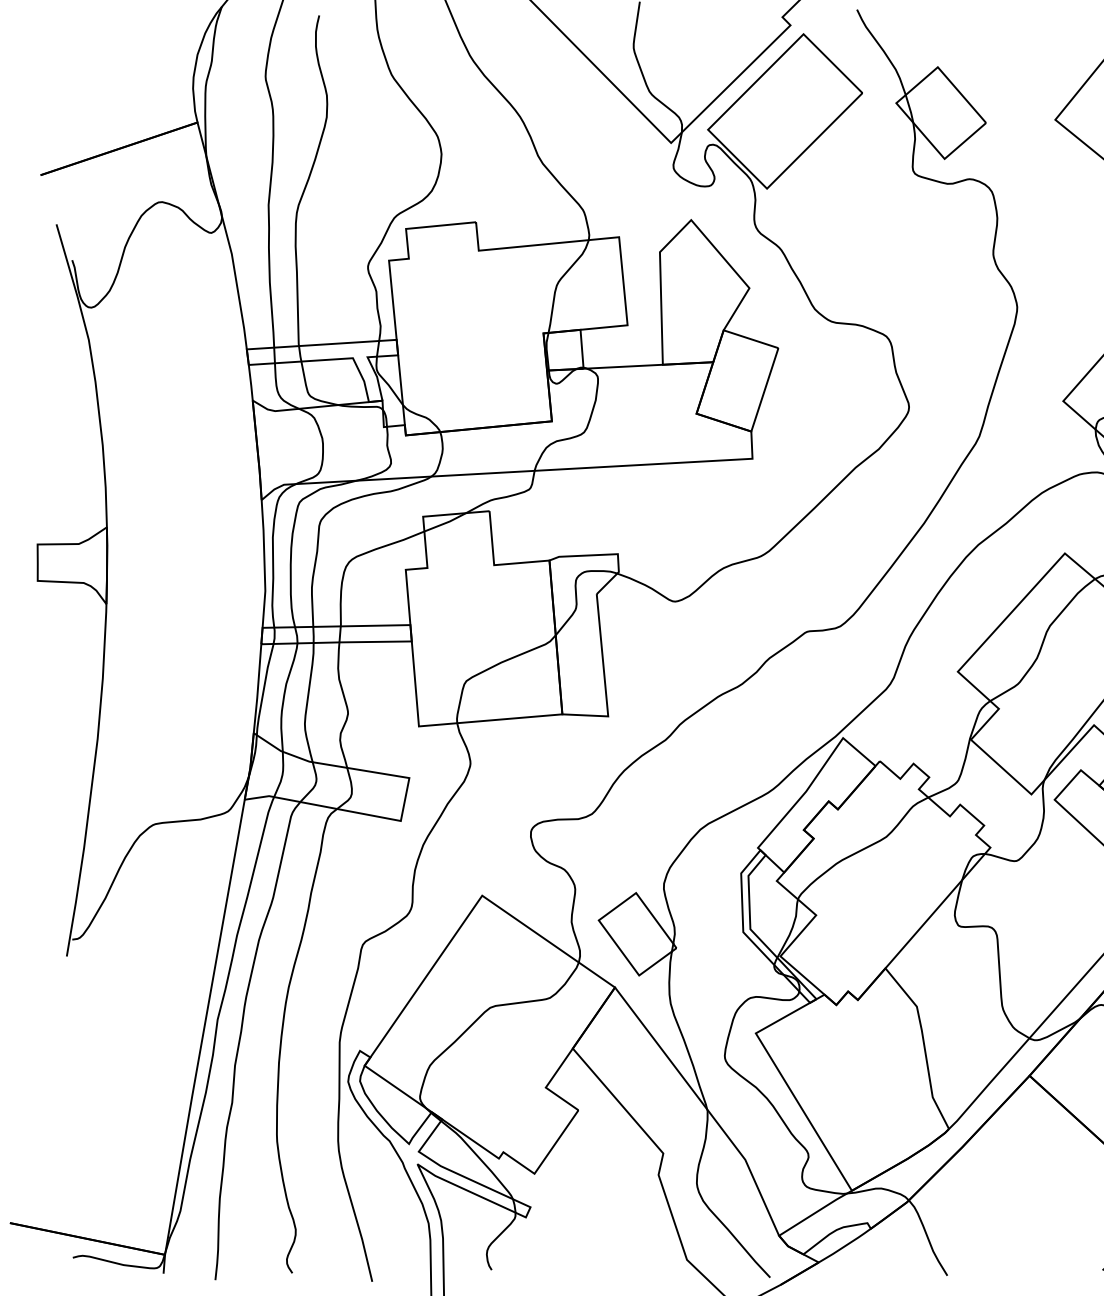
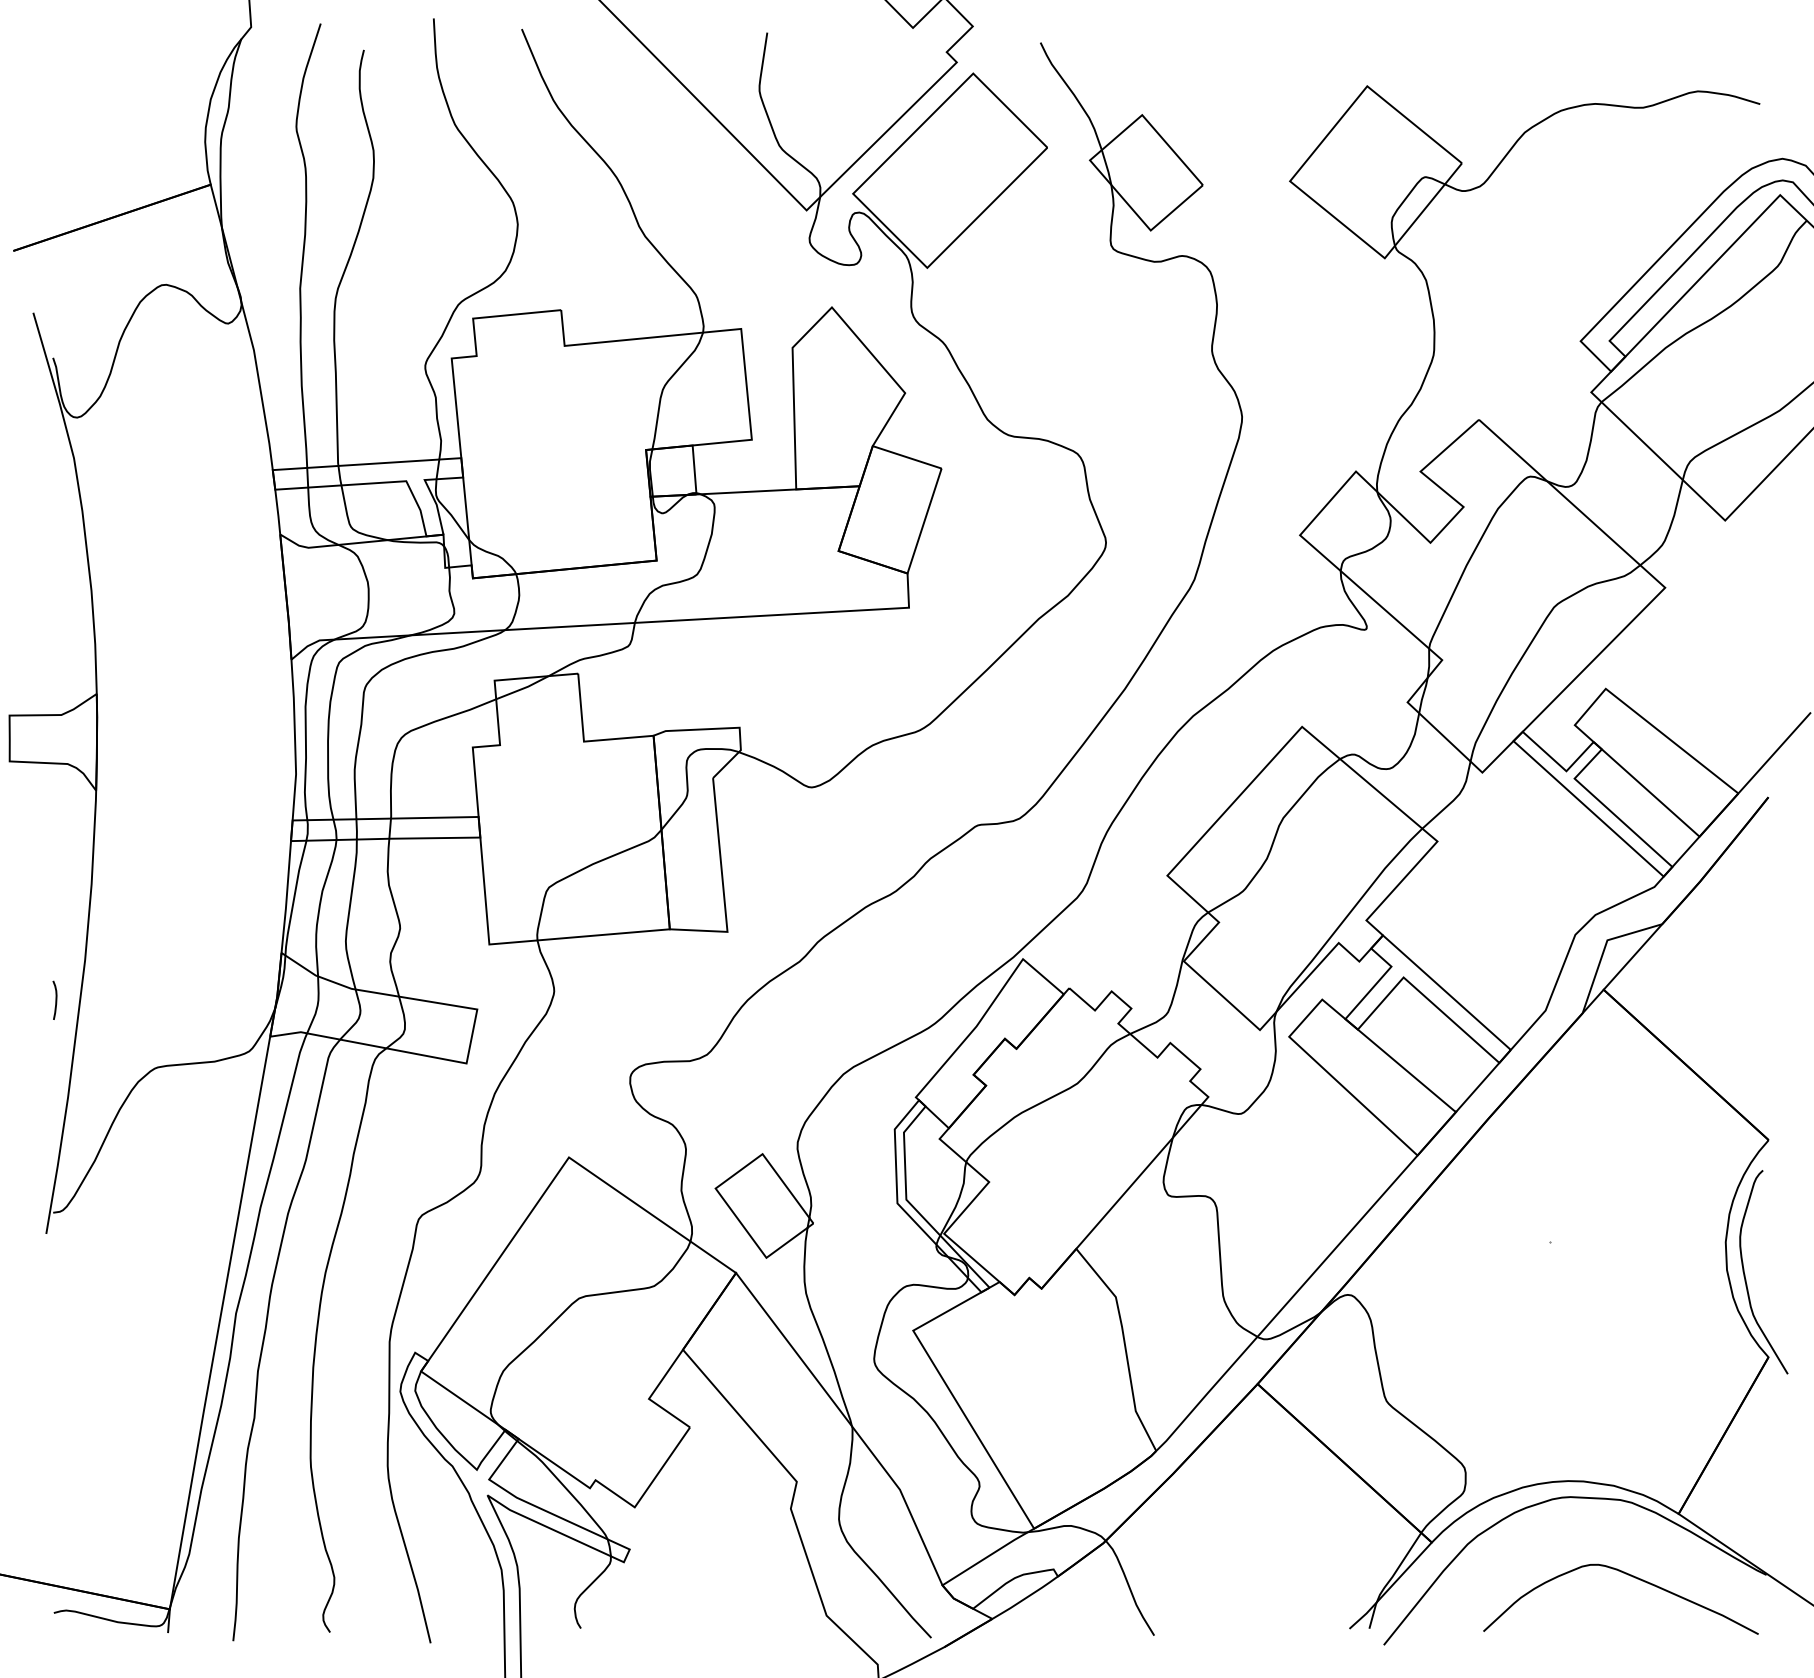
curve: (74, 770) -> (55, 999), added

